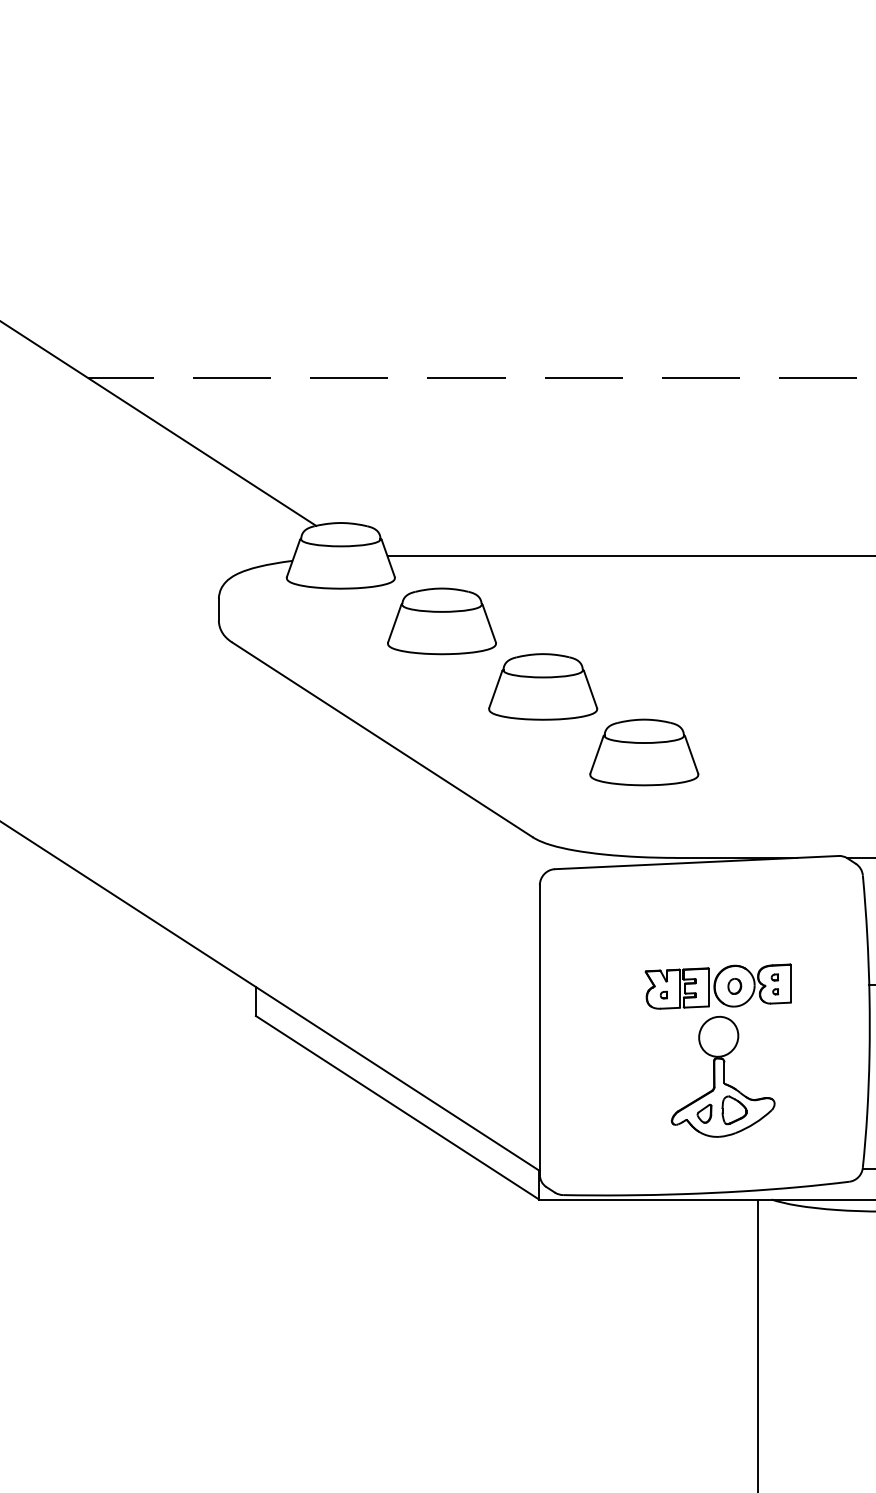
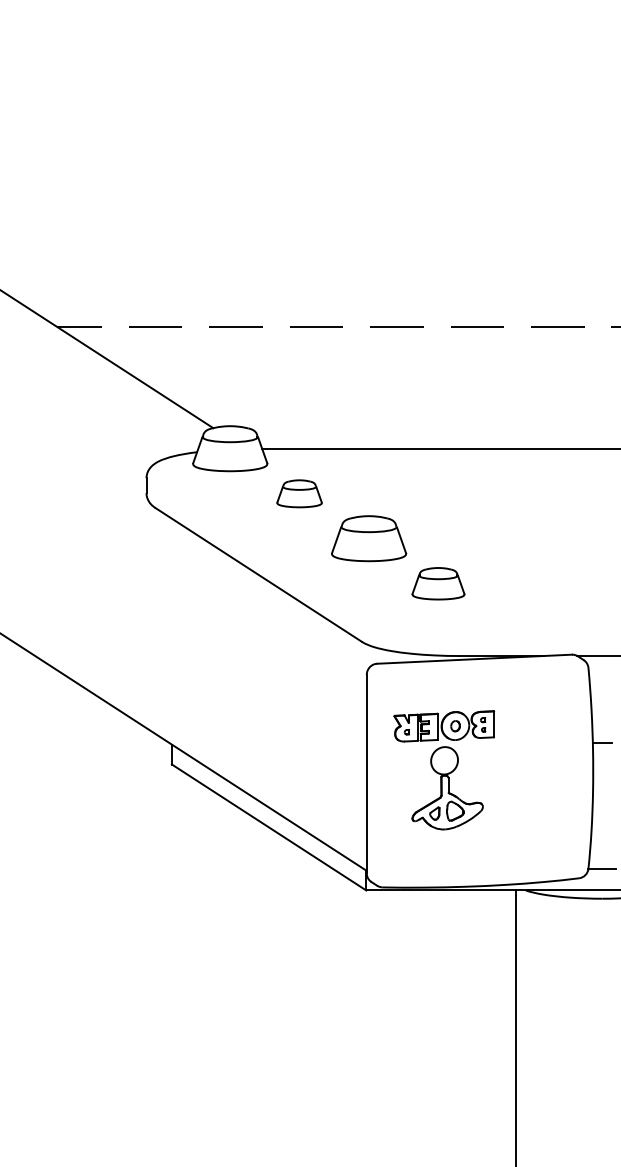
part: (441, 621) -> (299, 493), size x0.6
part: (644, 752) -> (438, 583), size x0.7
part: (718, 1050) -> (444, 770), moved

